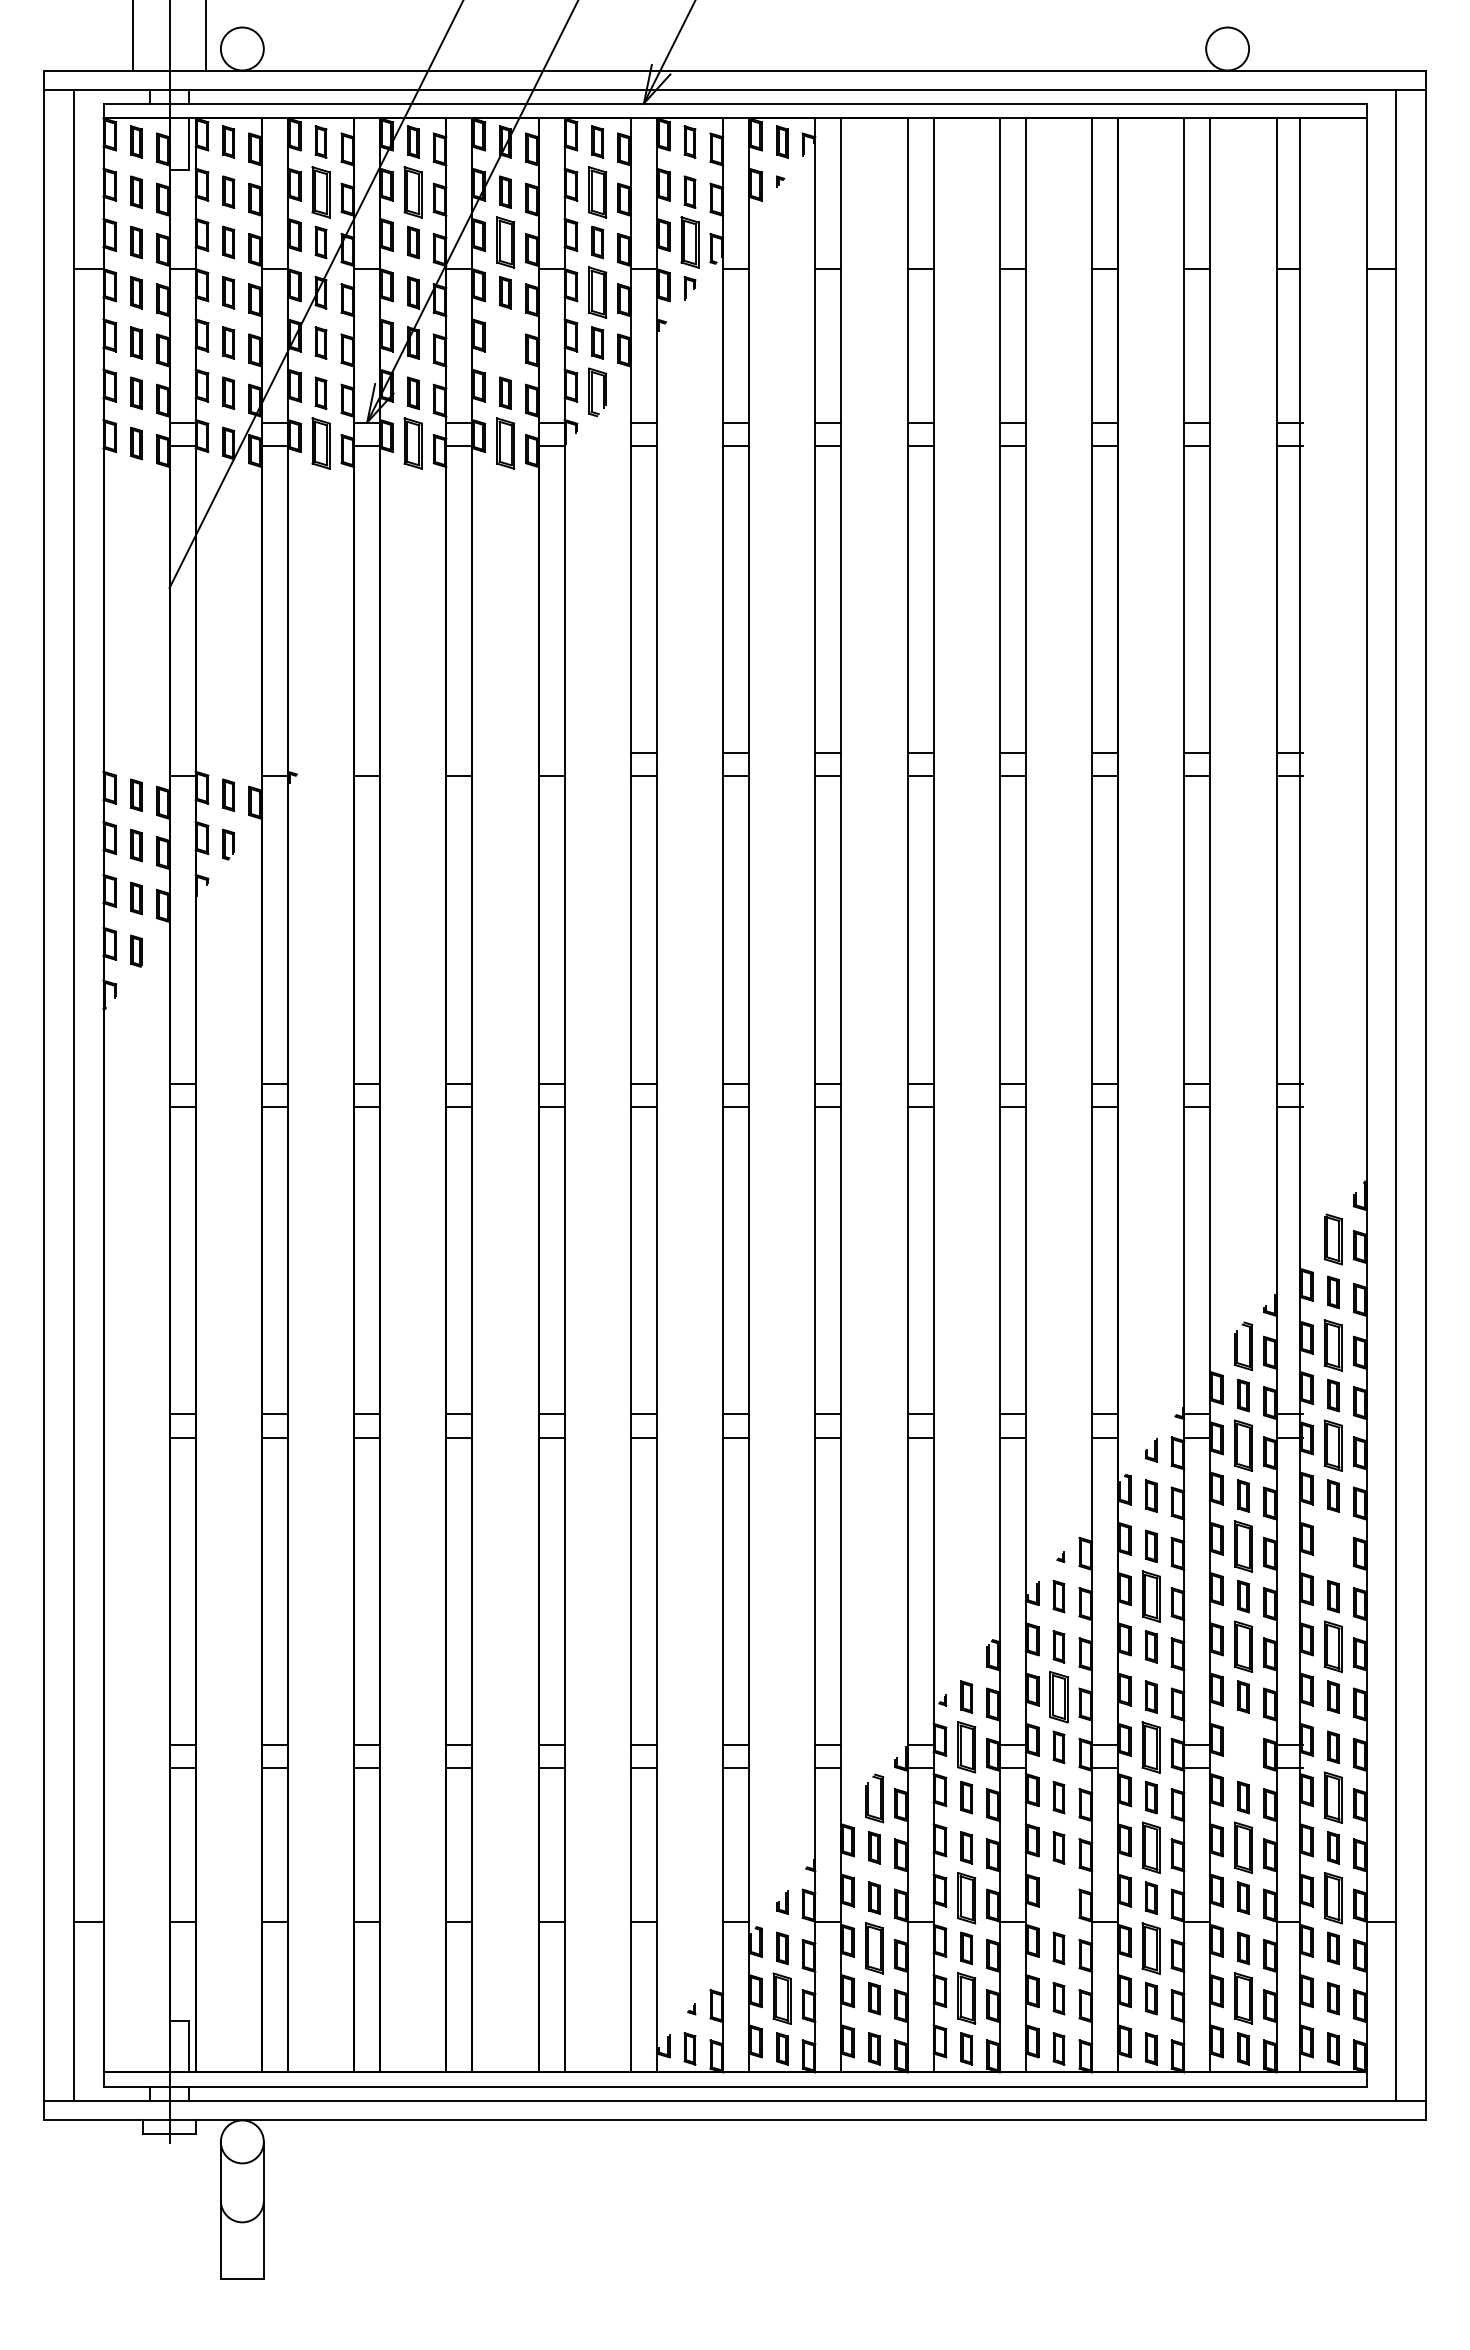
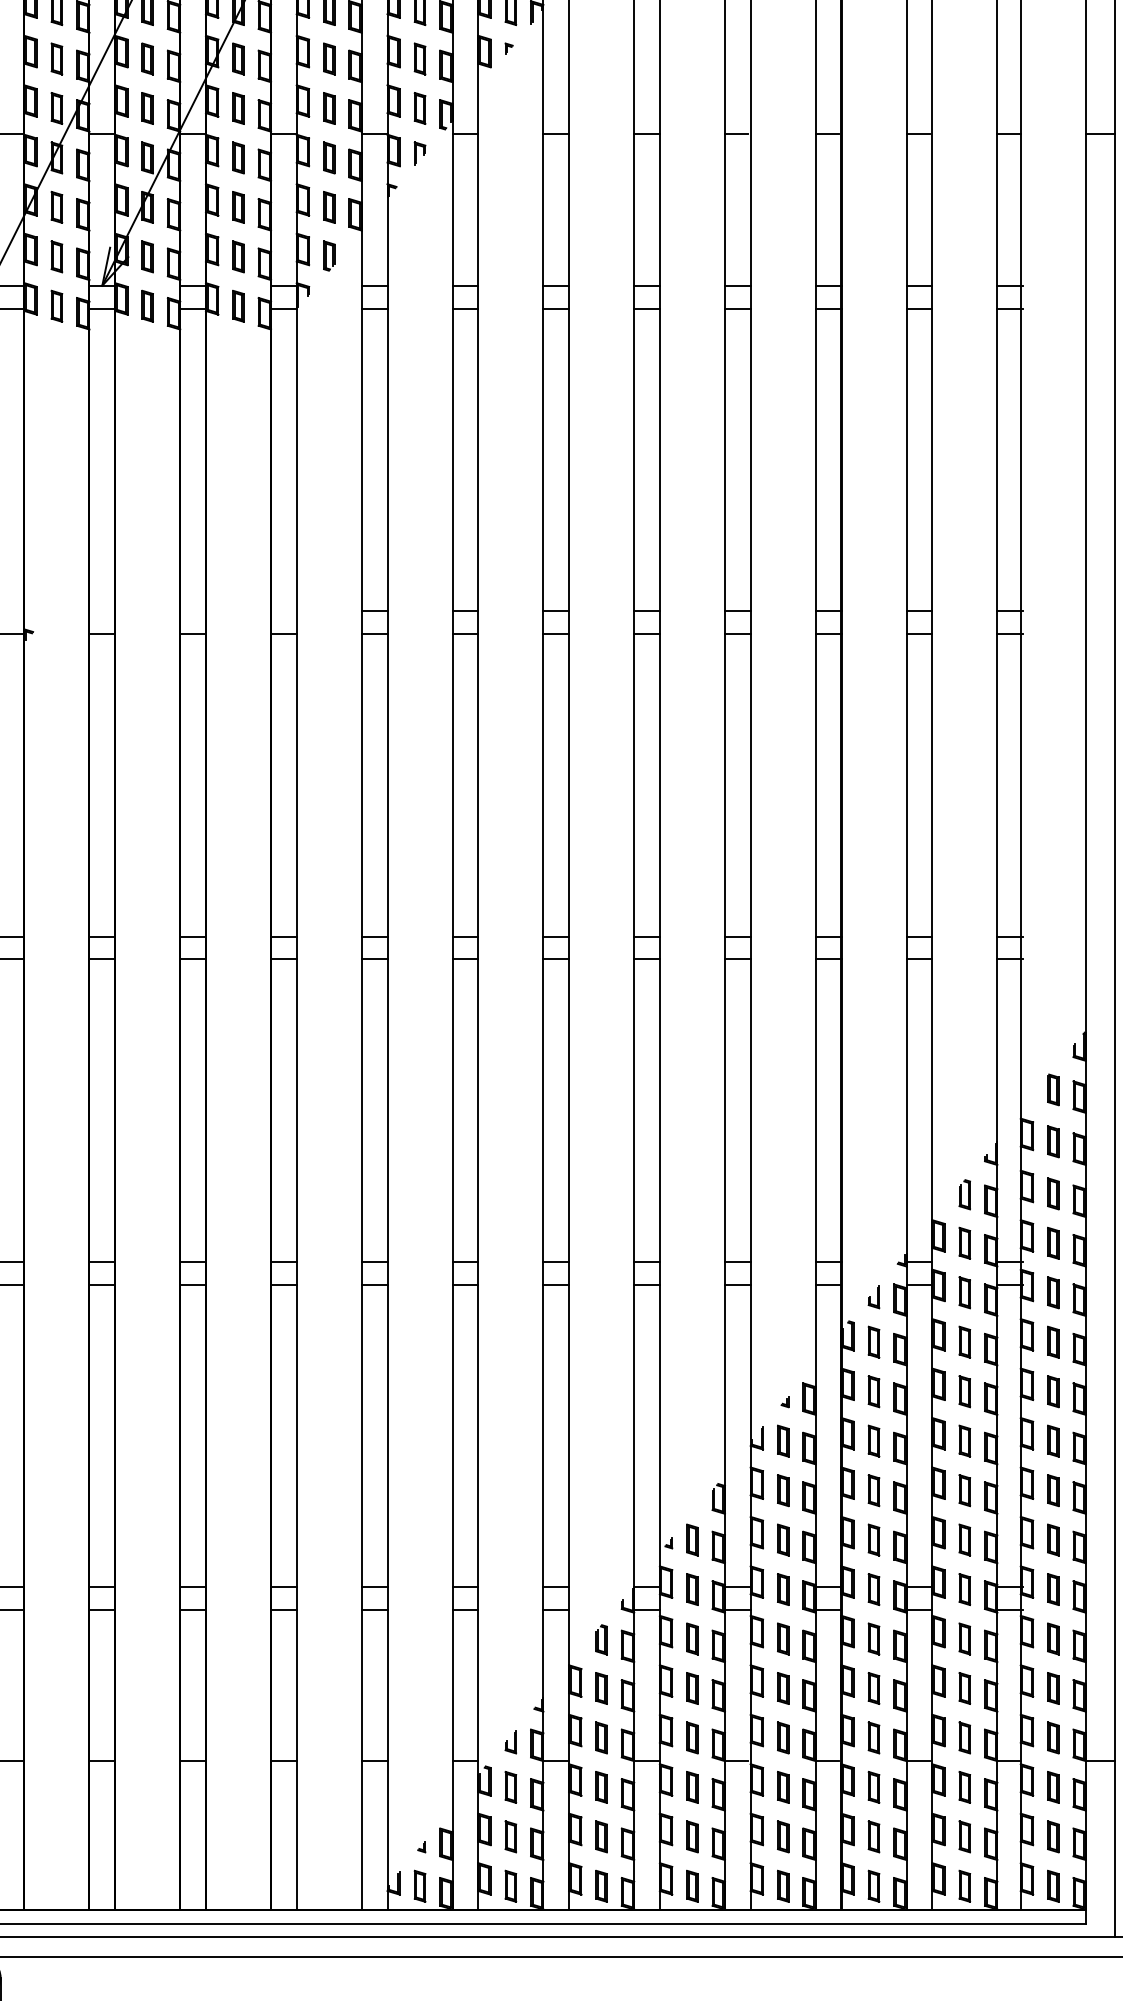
part: (320, 191) -> (56, 58), size x0.62
part: (413, 191) -> (147, 58), size x0.62
part: (597, 191) -> (329, 58), size x0.62
part: (505, 242) -> (238, 108), size x0.62
part: (689, 242) -> (419, 108), size x0.62
part: (597, 292) -> (329, 157), size x0.62
part: (505, 342) -> (238, 206), added
part: (597, 392) -> (329, 256), size x0.62
part: (320, 443) -> (56, 306), size x0.62
part: (413, 443) -> (147, 306), size x0.62
part: (505, 443) -> (238, 306), size x0.62
part: (1333, 1239) -> (1053, 1089), size x0.62
part: (1333, 1344) -> (1053, 1193), size x0.62
part: (1243, 1345) -> (964, 1194), size x0.62
part: (1243, 1445) -> (964, 1292), size x0.62
part: (1333, 1445) -> (1053, 1292), size x0.62
part: (1243, 1545) -> (964, 1390), size x0.62
part: (1333, 1545) -> (1053, 1390), added
part: (1150, 1596) -> (873, 1441), size x0.62
part: (1243, 1646) -> (964, 1490), size x0.62
part: (1333, 1646) -> (1053, 1490), size x0.62
part: (1058, 1696) -> (782, 1539), size x0.62
part: (1151, 1746) -> (874, 1588), size x0.62
part: (966, 1747) -> (692, 1589), size x0.62
part: (1243, 1747) -> (964, 1589), added
part: (1333, 1797) -> (1053, 1638), size x0.62
part: (874, 1798) -> (601, 1639), size x0.62
part: (1150, 1847) -> (873, 1688), size x0.62
part: (1243, 1847) -> (964, 1688), size x0.62
part: (966, 1897) -> (692, 1737), size x0.62
part: (1058, 1897) -> (782, 1737), added
part: (1333, 1897) -> (1053, 1737), size x0.62
part: (1151, 1947) -> (874, 1786), size x0.62
part: (874, 1948) -> (601, 1787), size x0.62
part: (782, 1998) -> (511, 1836), size x0.62
part: (966, 1998) -> (692, 1836), size x0.62
part: (1243, 1998) -> (964, 1836), size x0.62

